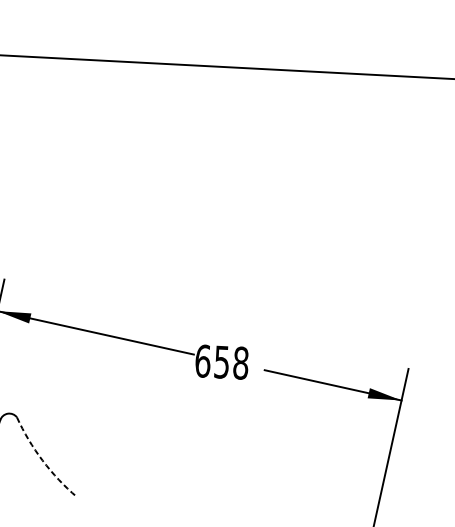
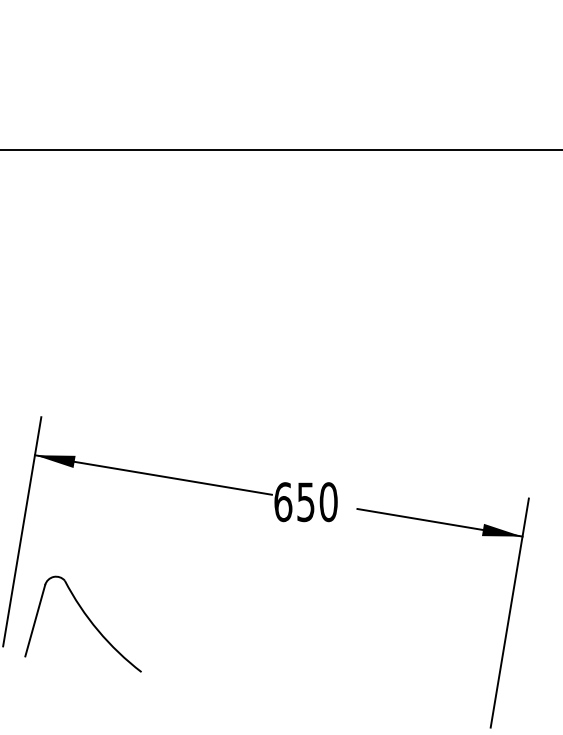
text: (240, 362) -> (328, 501), 658 -> 650
arc: (42, 460) -> (98, 630), dashed -> solid

